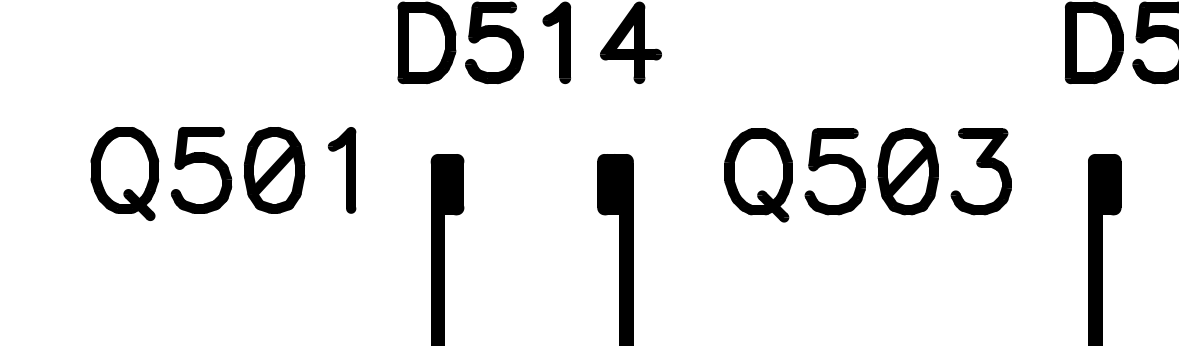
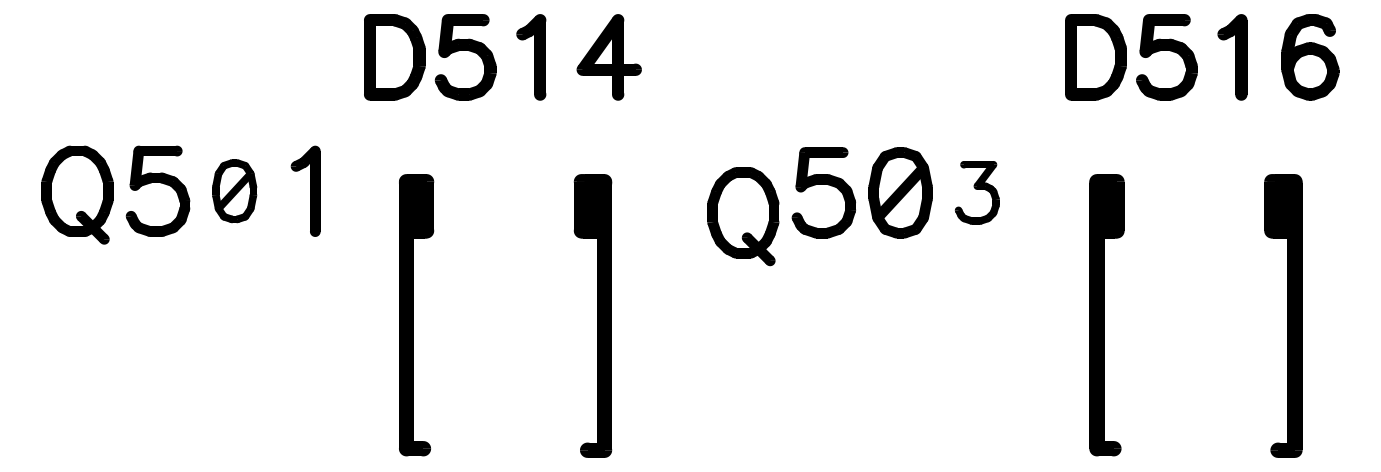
part: (274, 169) -> (234, 190), size x0.7
part: (981, 171) -> (977, 192), size x0.7
part: (758, 175) -> (743, 216), moved

